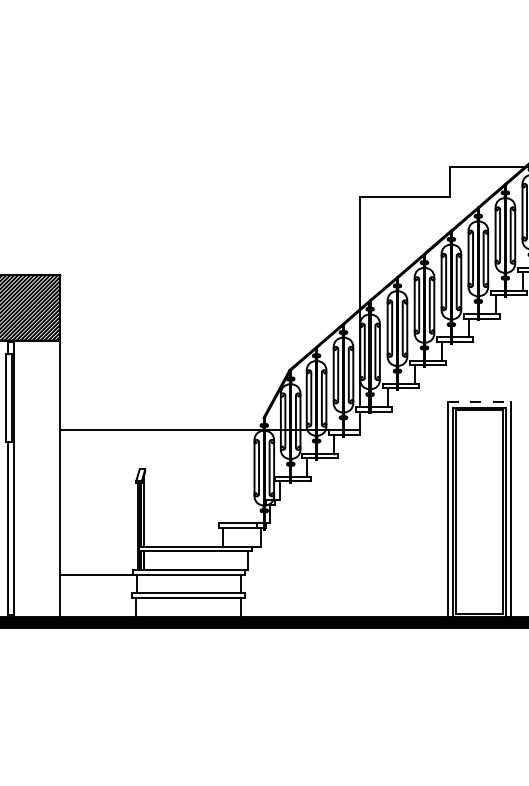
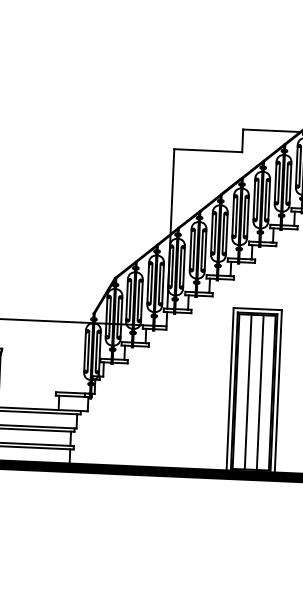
line: (479, 402) -> (257, 309), dashed -> solid
line: (471, 512) -> (248, 392), added
line: (487, 512) -> (260, 392), added

